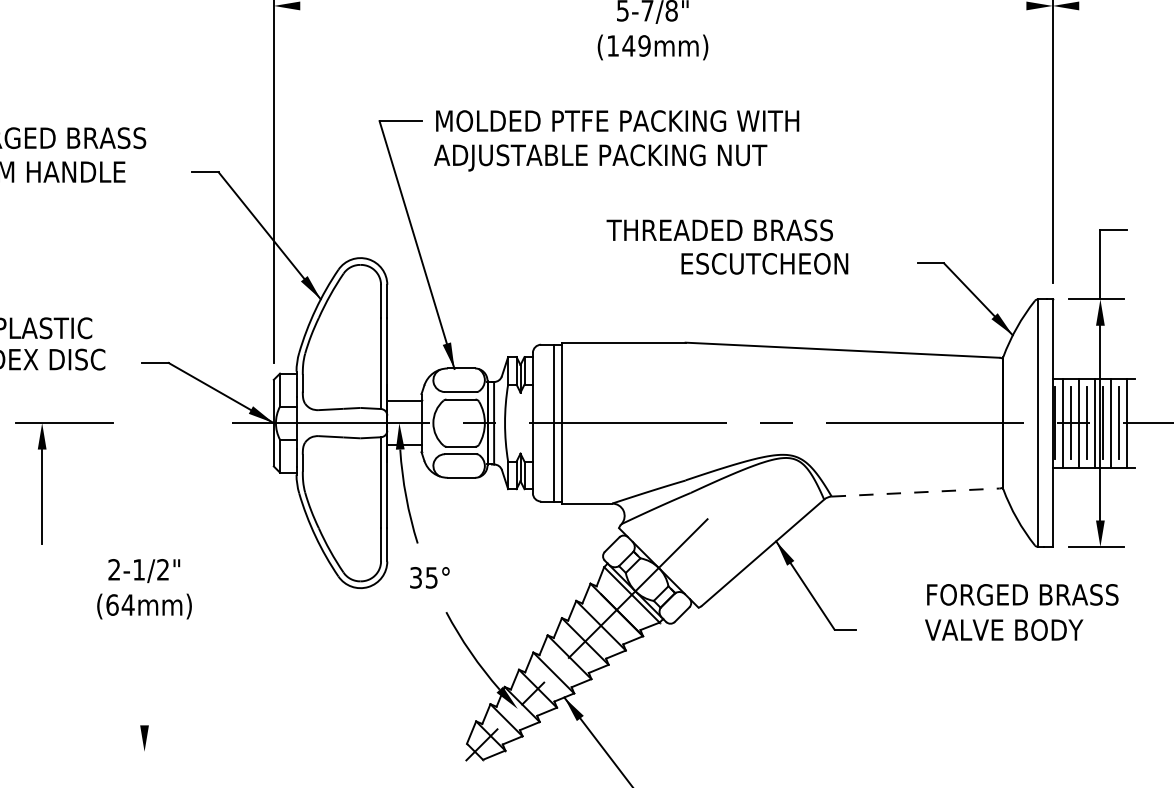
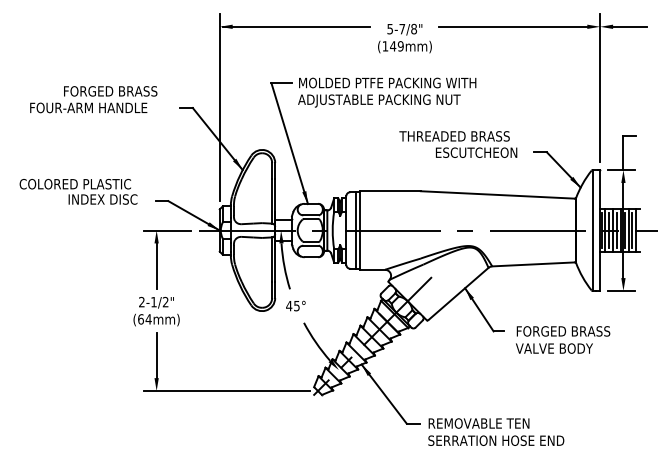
line: (428, 5) -> (295, 26), added
line: (875, 5) -> (513, 26), added
line: (1114, 5) -> (630, 26), added
text: (727, 246) -> (458, 144), moved
part: (43, 482) -> (157, 259), moved
line: (916, 492) -> (533, 264), dashed -> solid
text: (416, 576) -> (289, 305), 35° -> 45°
text: (1022, 611) -> (563, 339), moved
line: (144, 679) -> (156, 355), added
line: (287, 752) -> (226, 391), added

